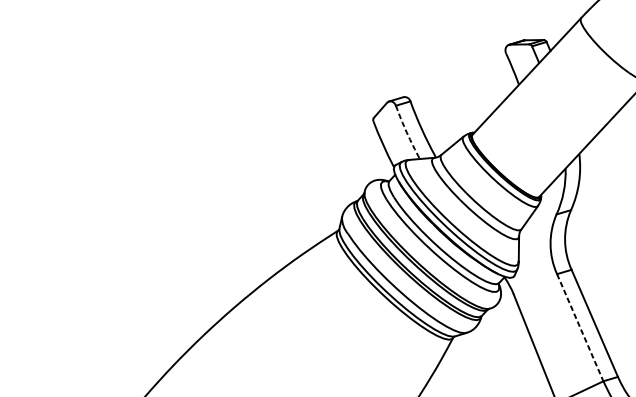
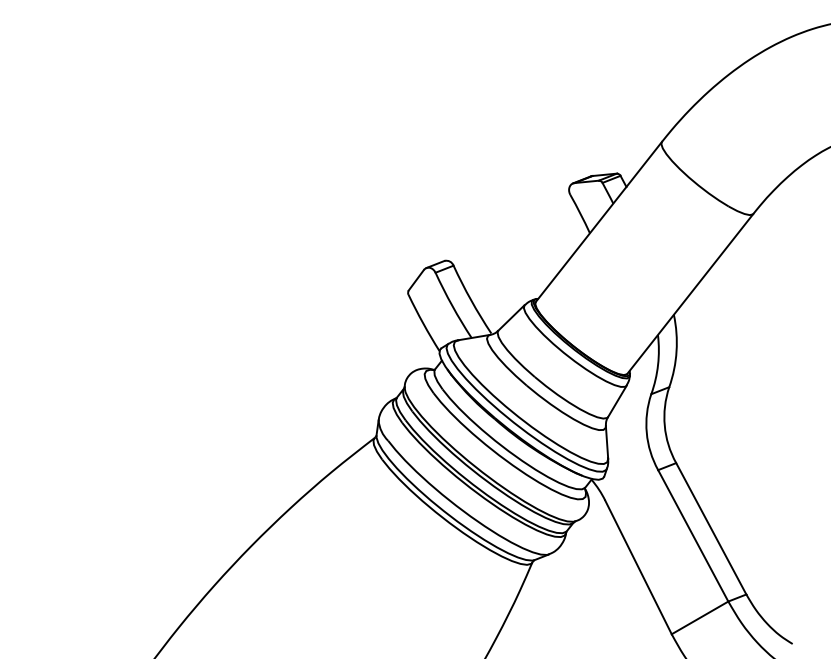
arc: (406, 133) -> (452, 306), dashed -> solid
line: (580, 328) -> (693, 536), dashed -> solid

